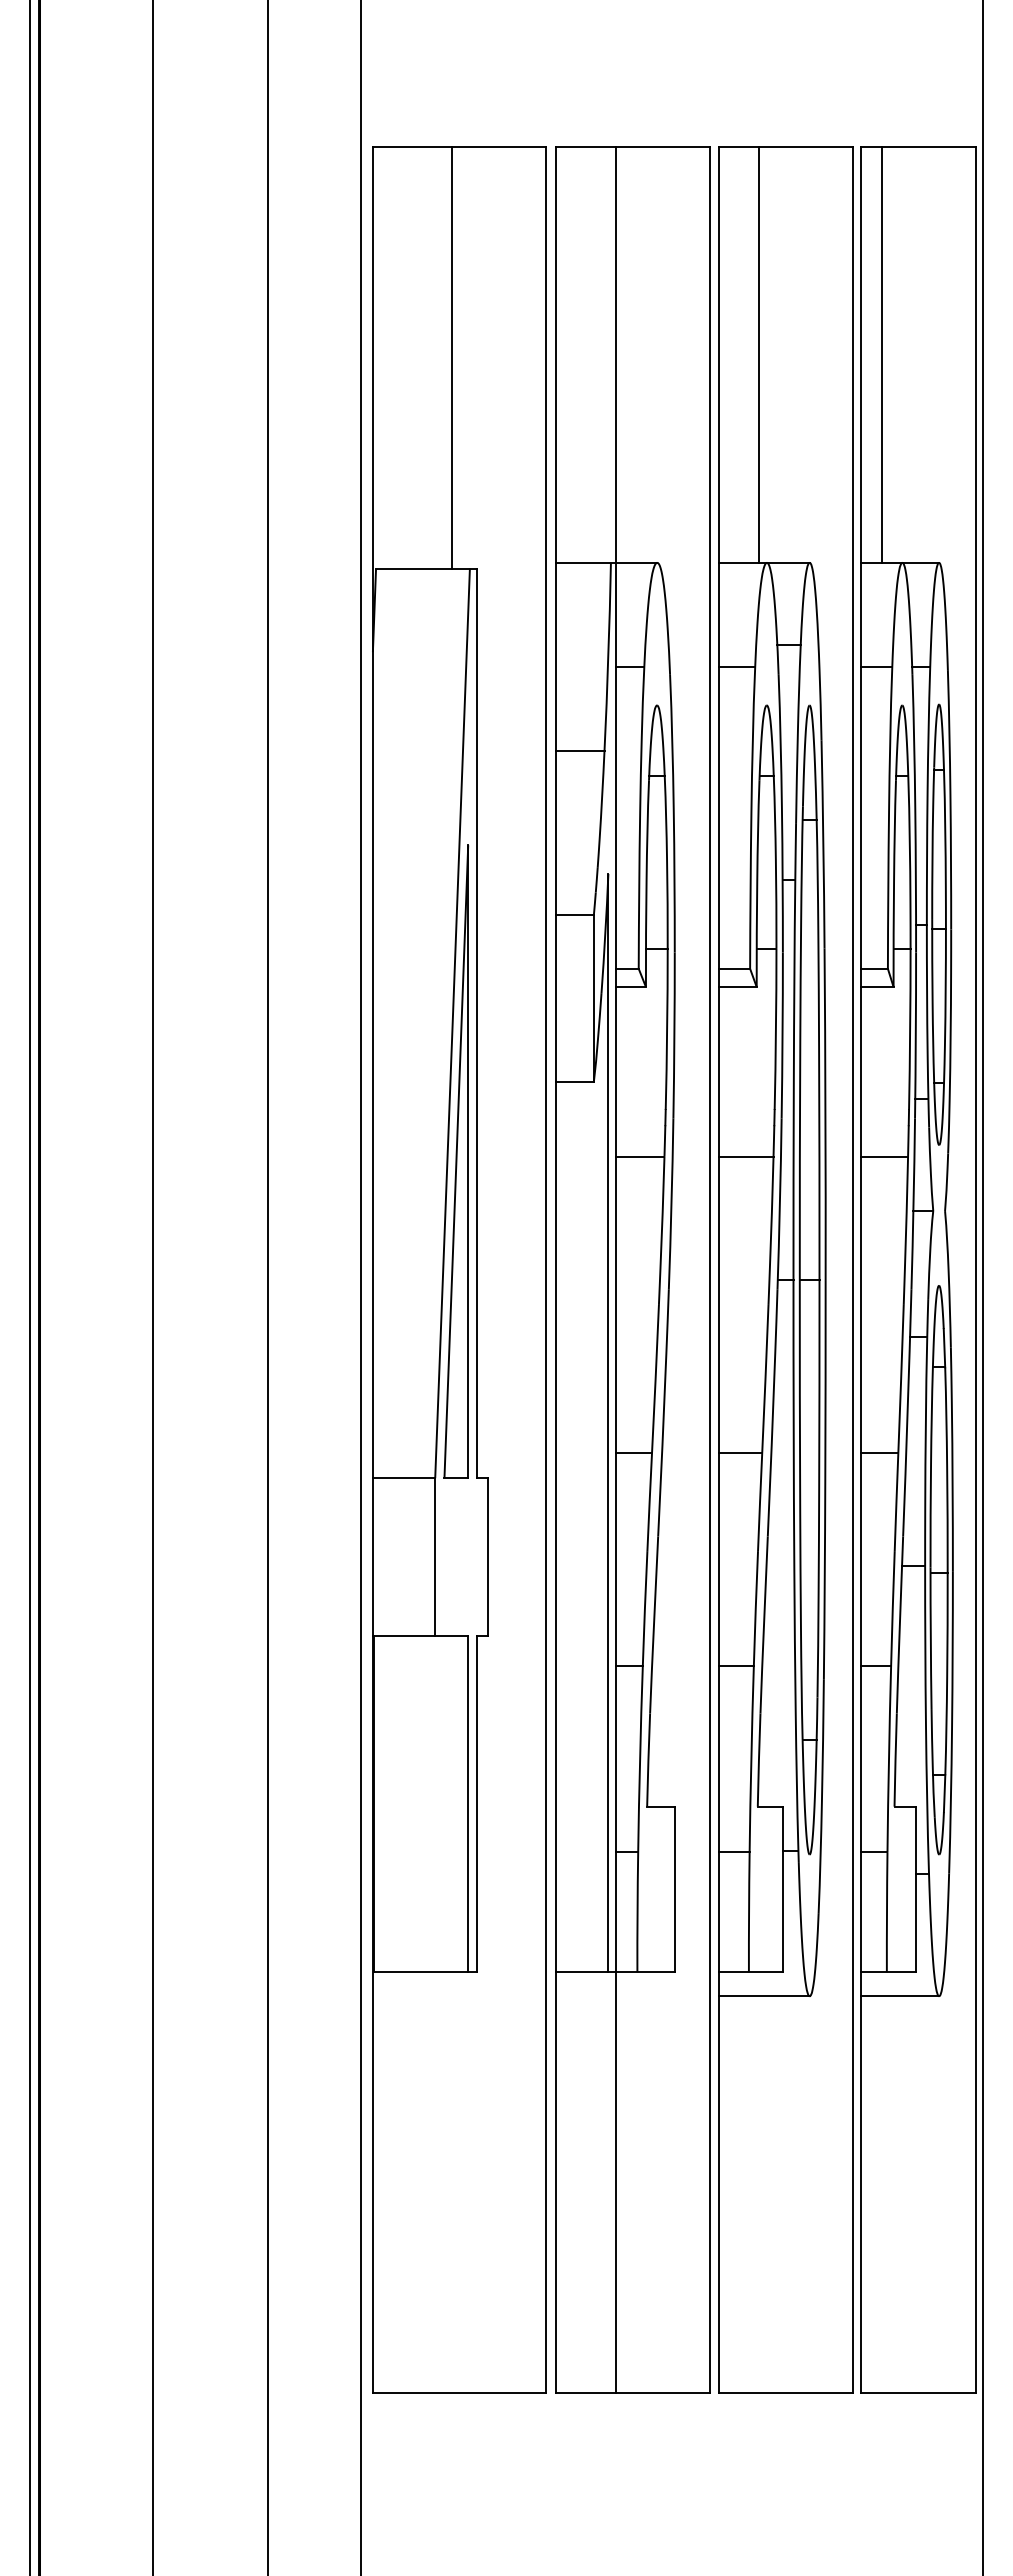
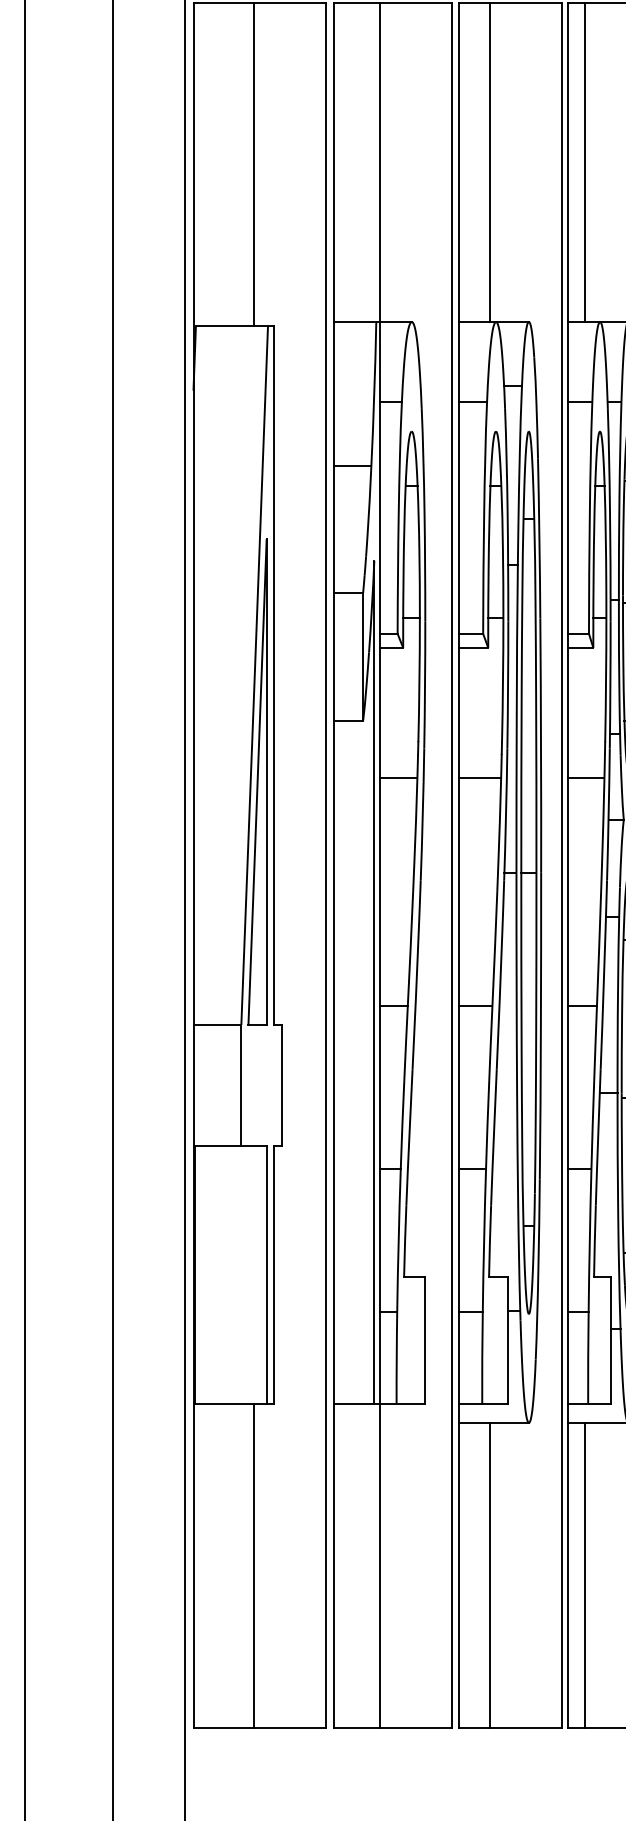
line: (451, 2182) -> (253, 1565), added
line: (759, 2194) -> (490, 1575), added
line: (882, 2194) -> (584, 1575), added

